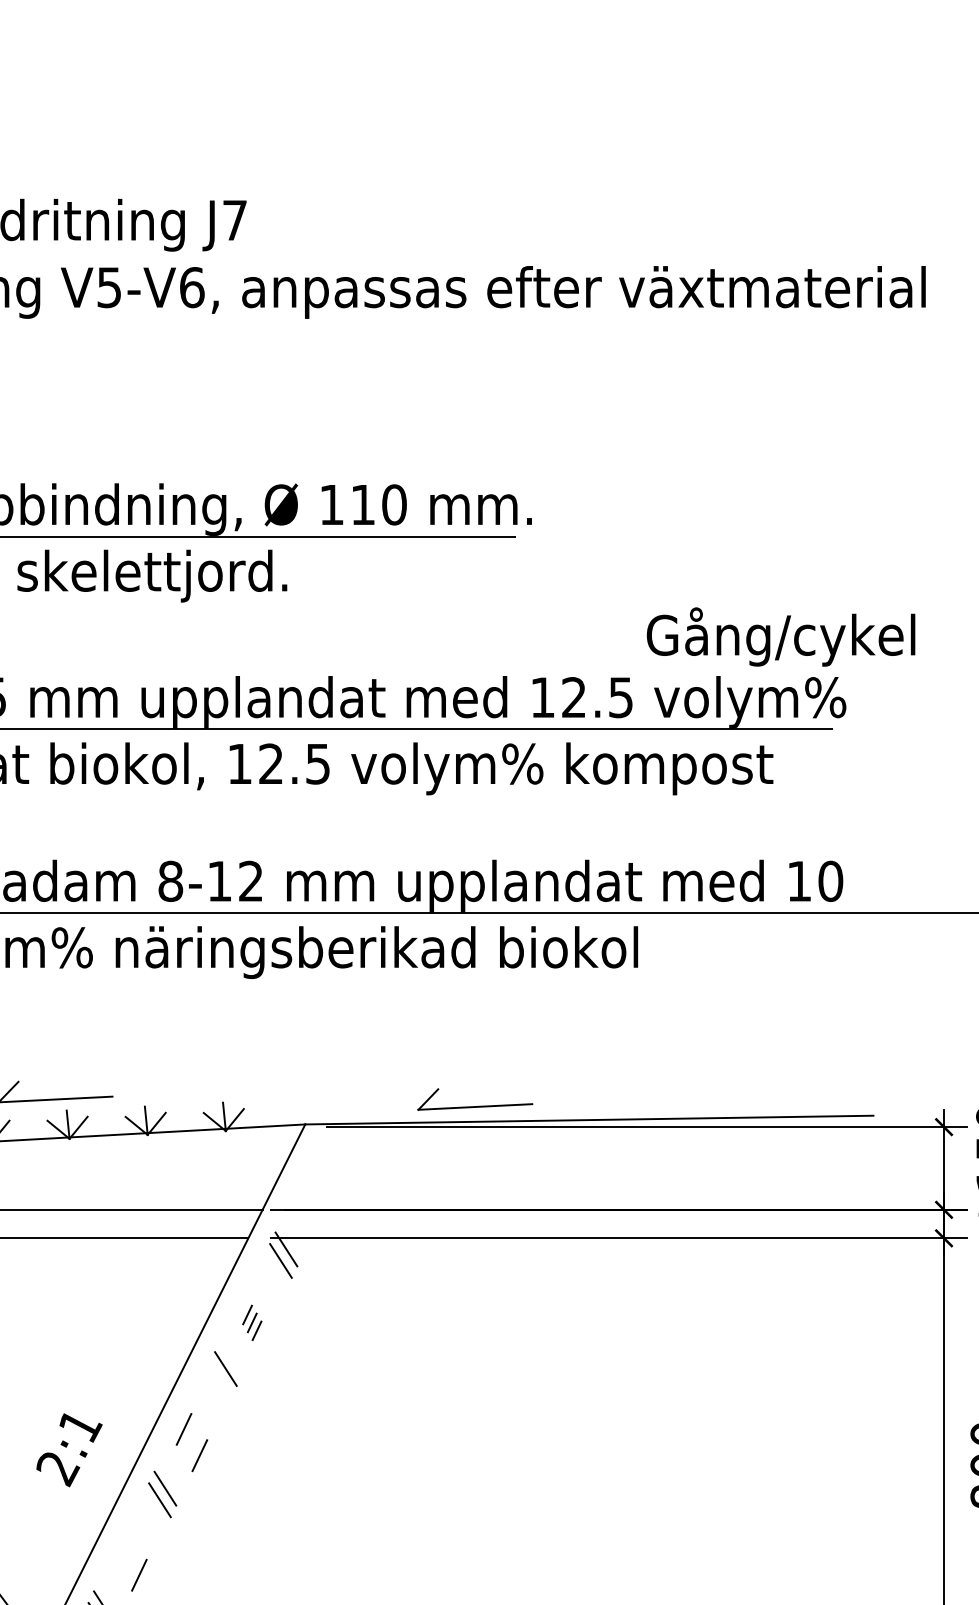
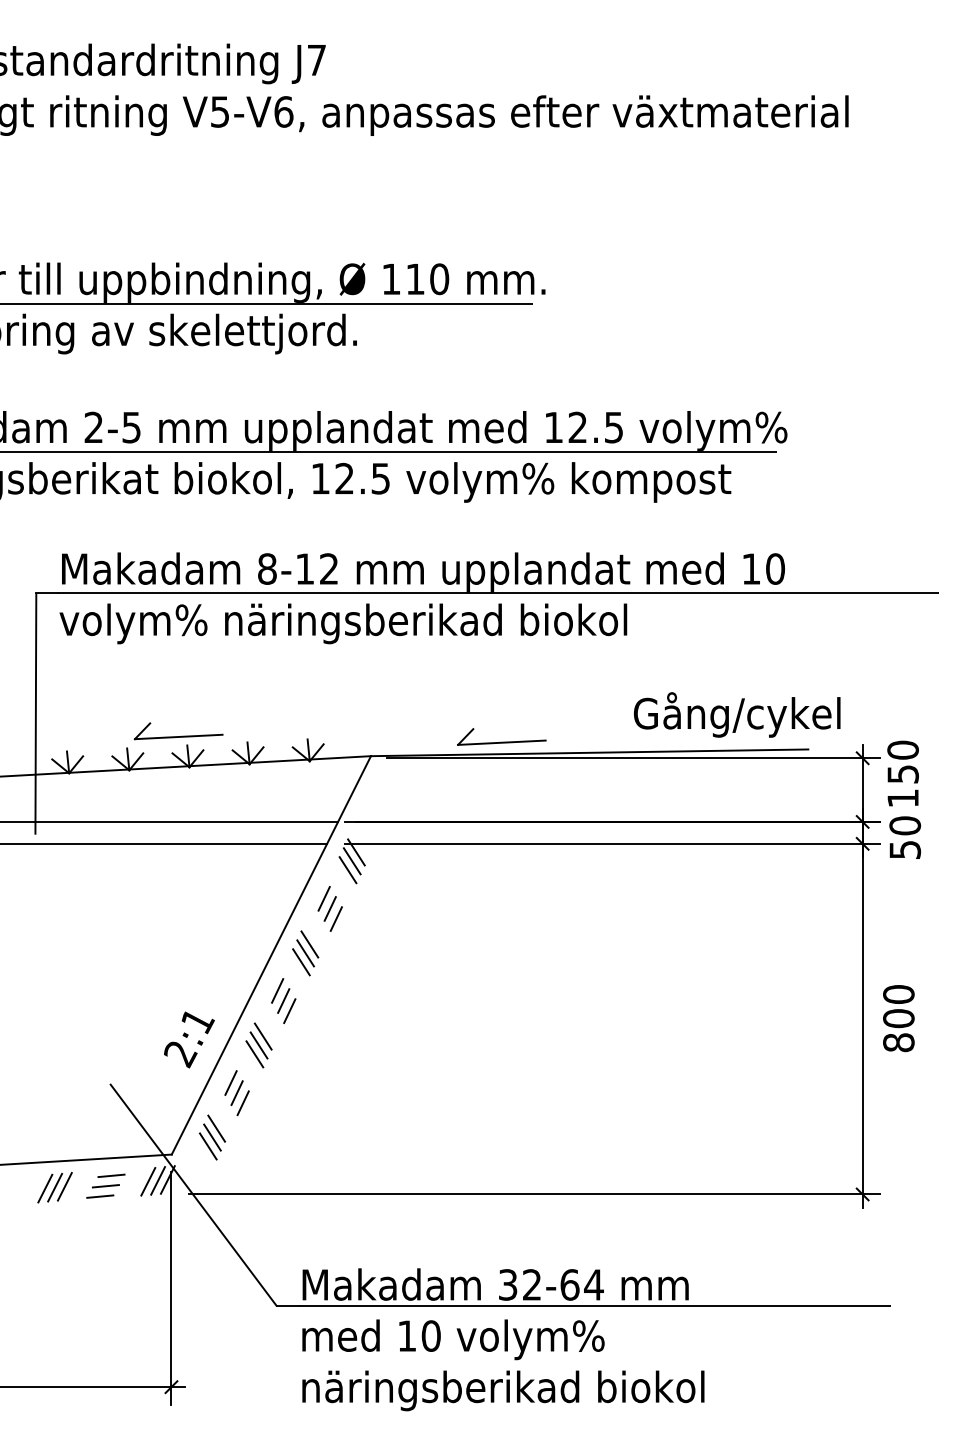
text: (781, 636) -> (737, 714), moved
line: (274, 1272) -> (347, 870), added
part: (251, 1322) -> (329, 908), size x1.67
line: (220, 1380) -> (305, 953), added
line: (215, 1392) -> (301, 962), added
line: (191, 1441) -> (283, 1000), added
text: (69, 1449) -> (189, 1039), moved
line: (154, 1511) -> (254, 1054), added
line: (122, 1548) -> (230, 1082), added
line: (130, 1562) -> (236, 1093), added

